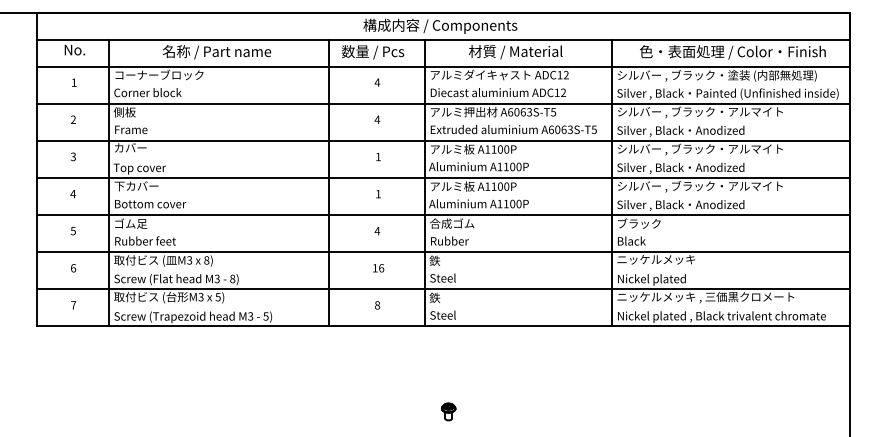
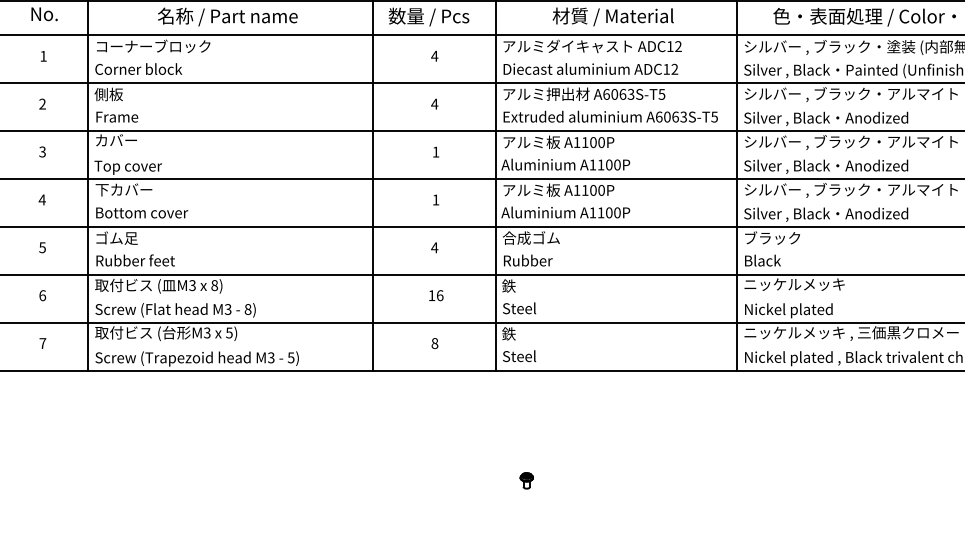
part: (448, 411) -> (526, 480), size x0.71

